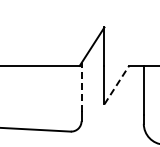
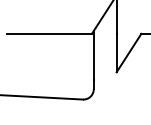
line: (116, 85) -> (128, 53), dashed -> solid
line: (81, 87) -> (93, 55), dashed -> solid

